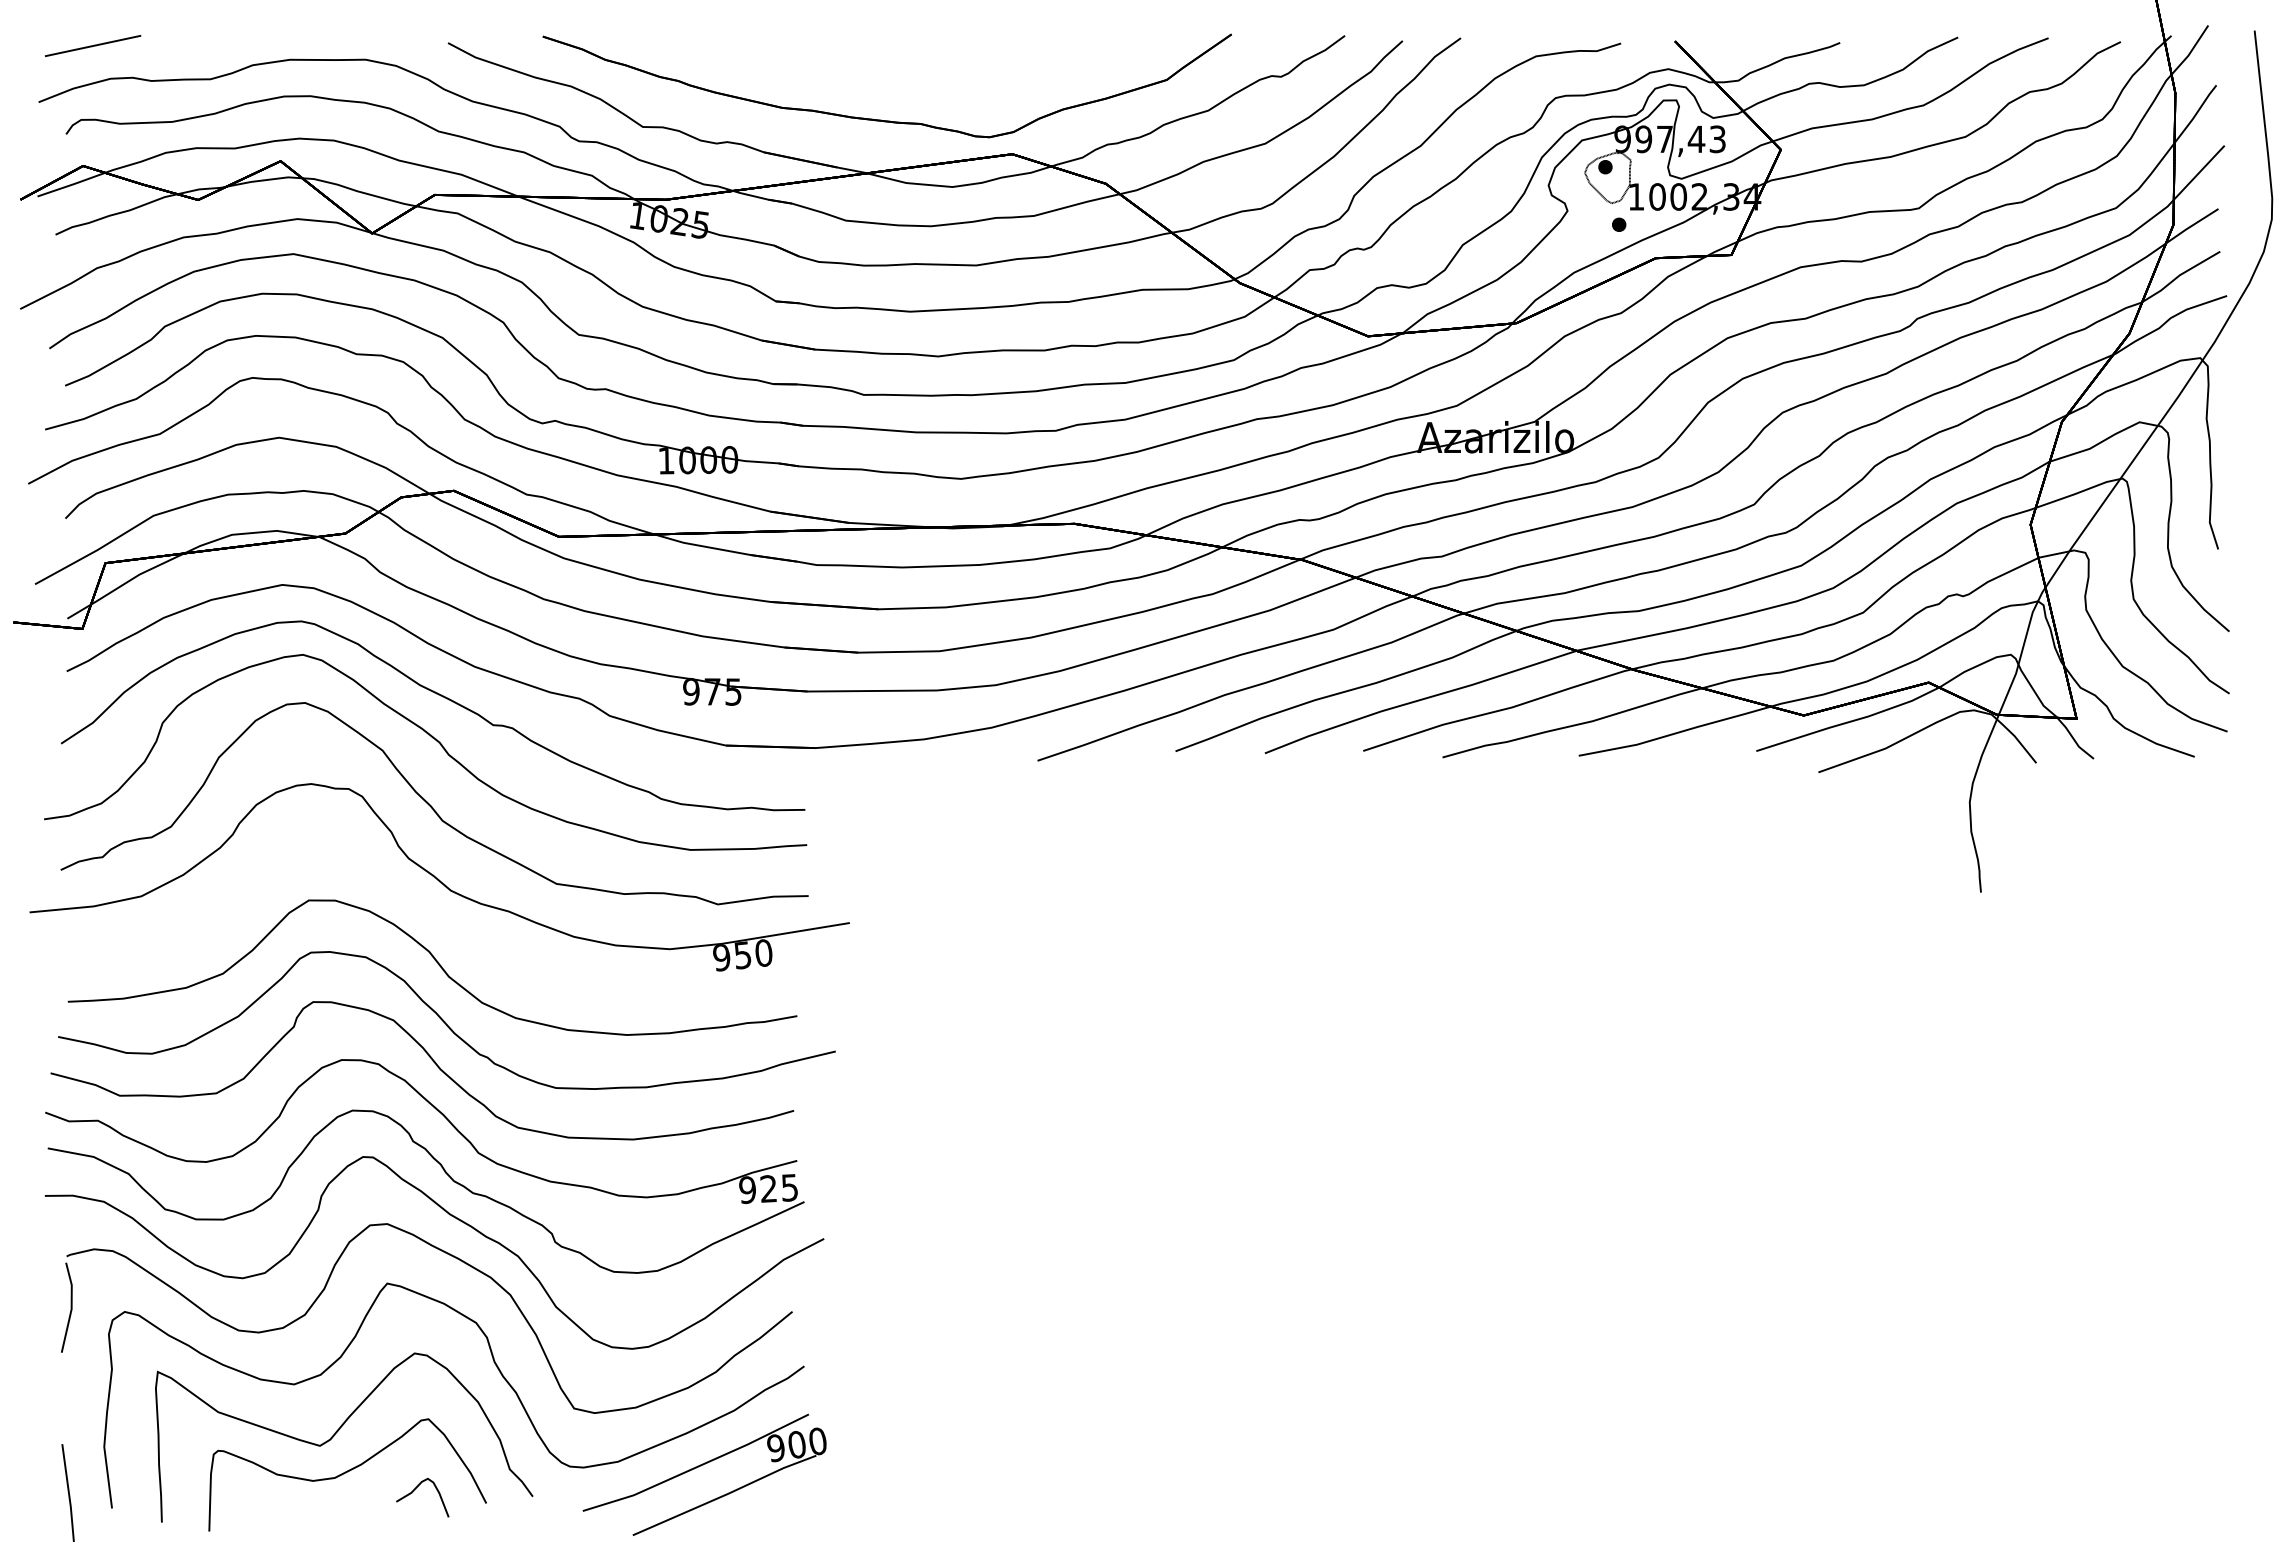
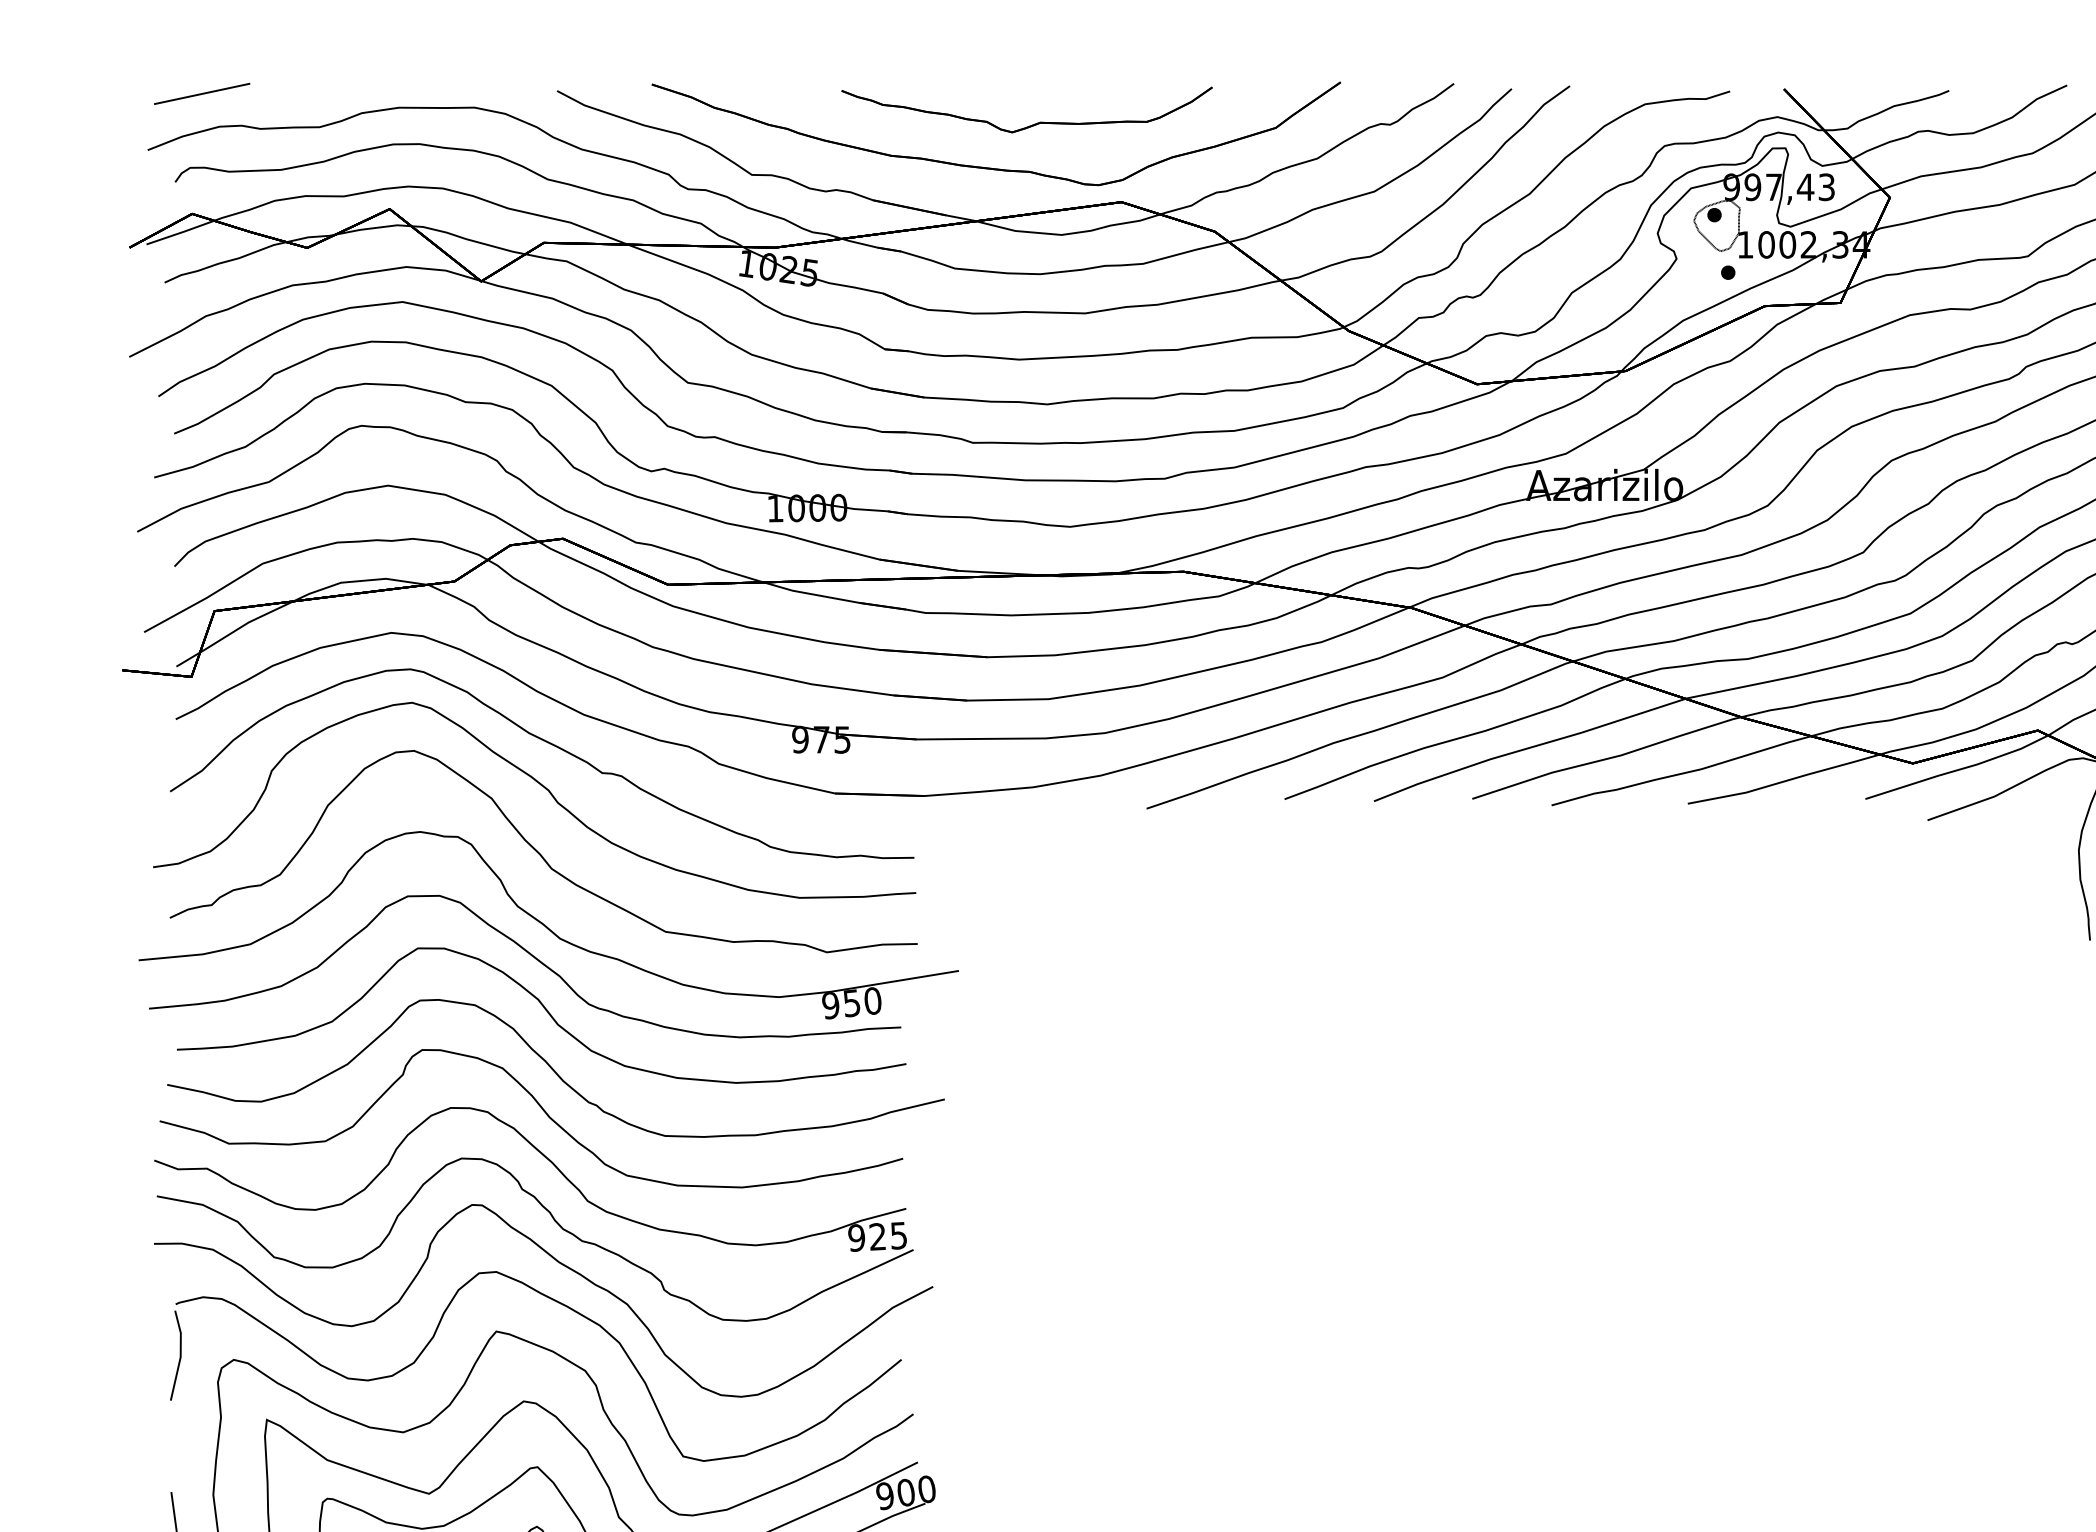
part: (923, 76) -> (1032, 124), added
part: (423, 909) -> (532, 957), added

